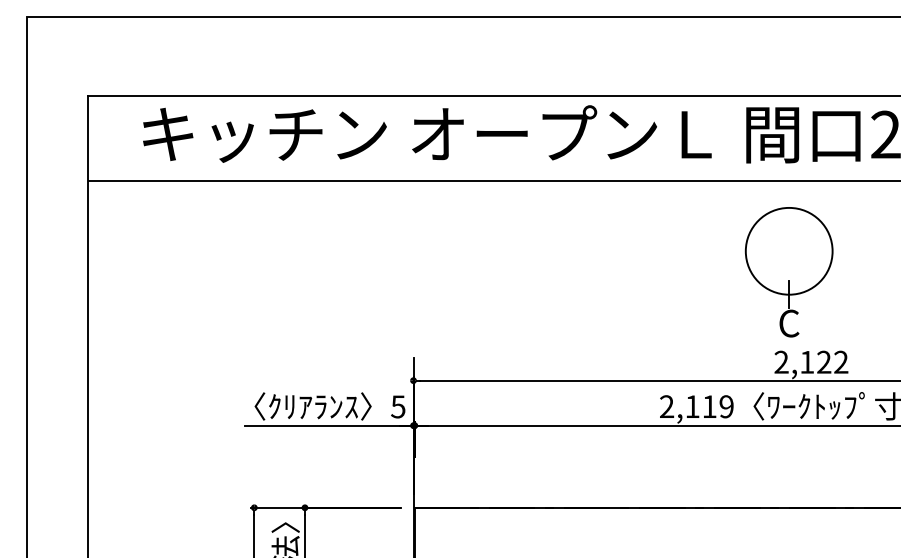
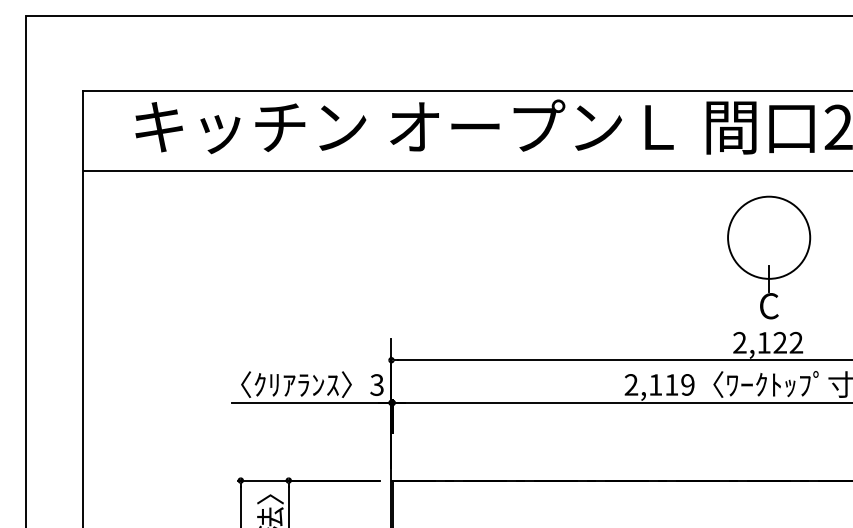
part: (789, 272) -> (769, 257), moved
text: (397, 406) -> (376, 384), 5 -> 3

